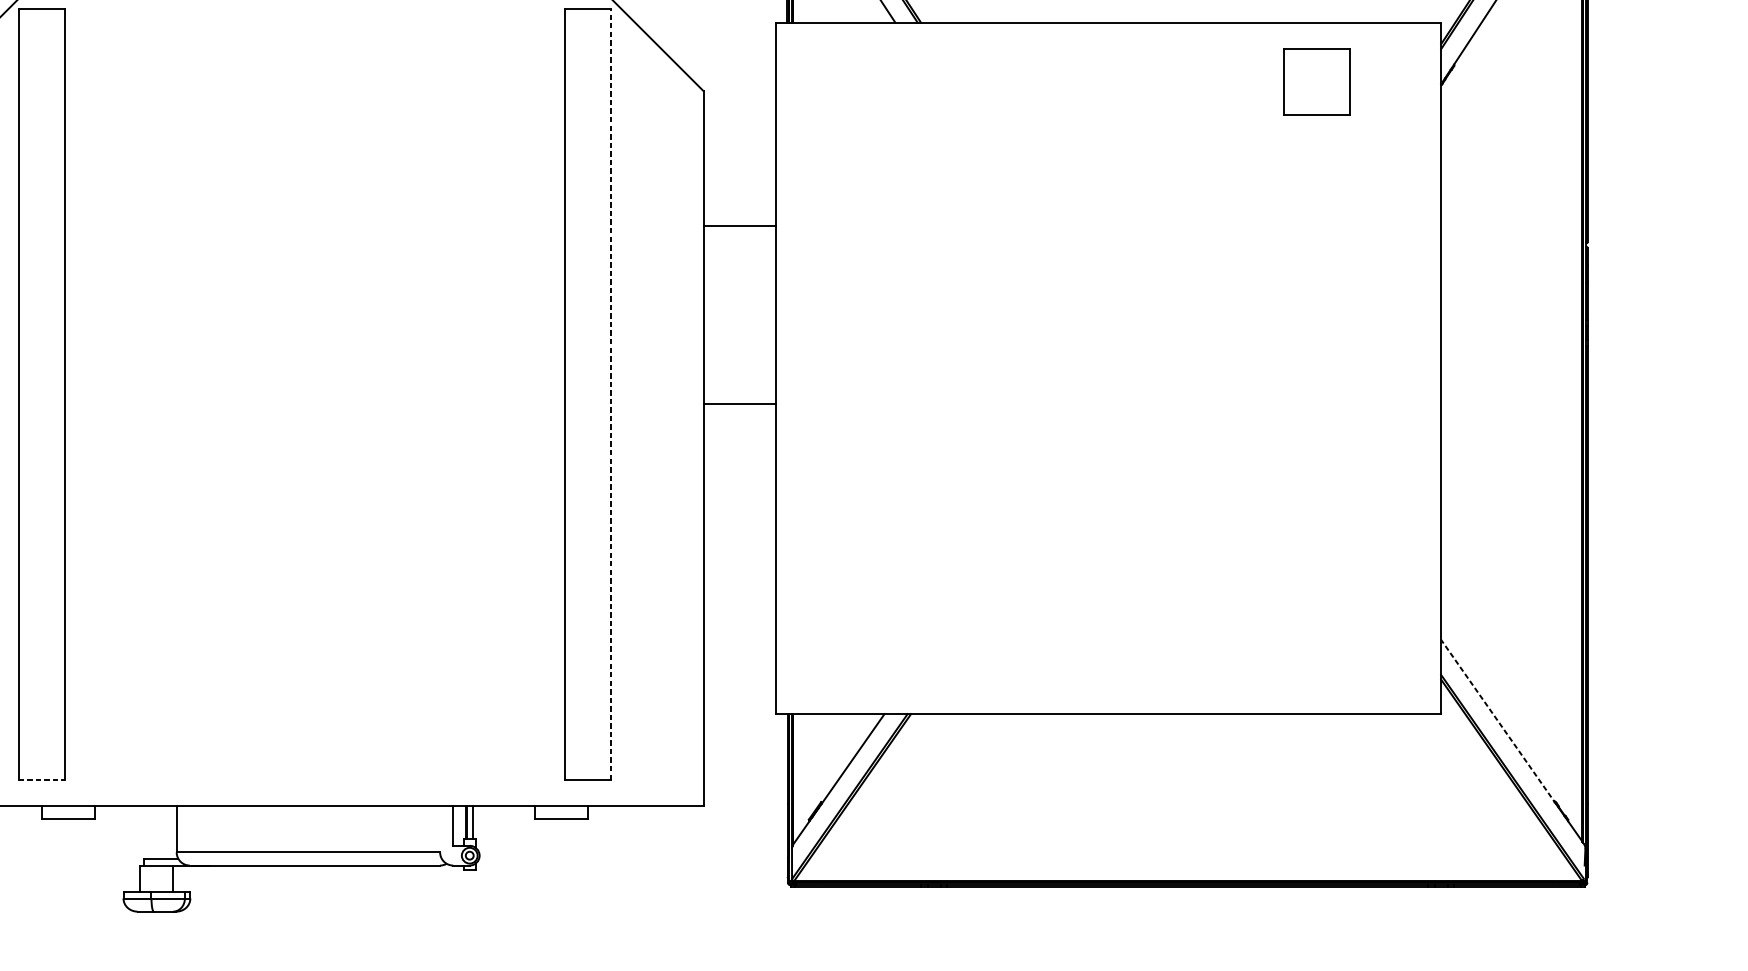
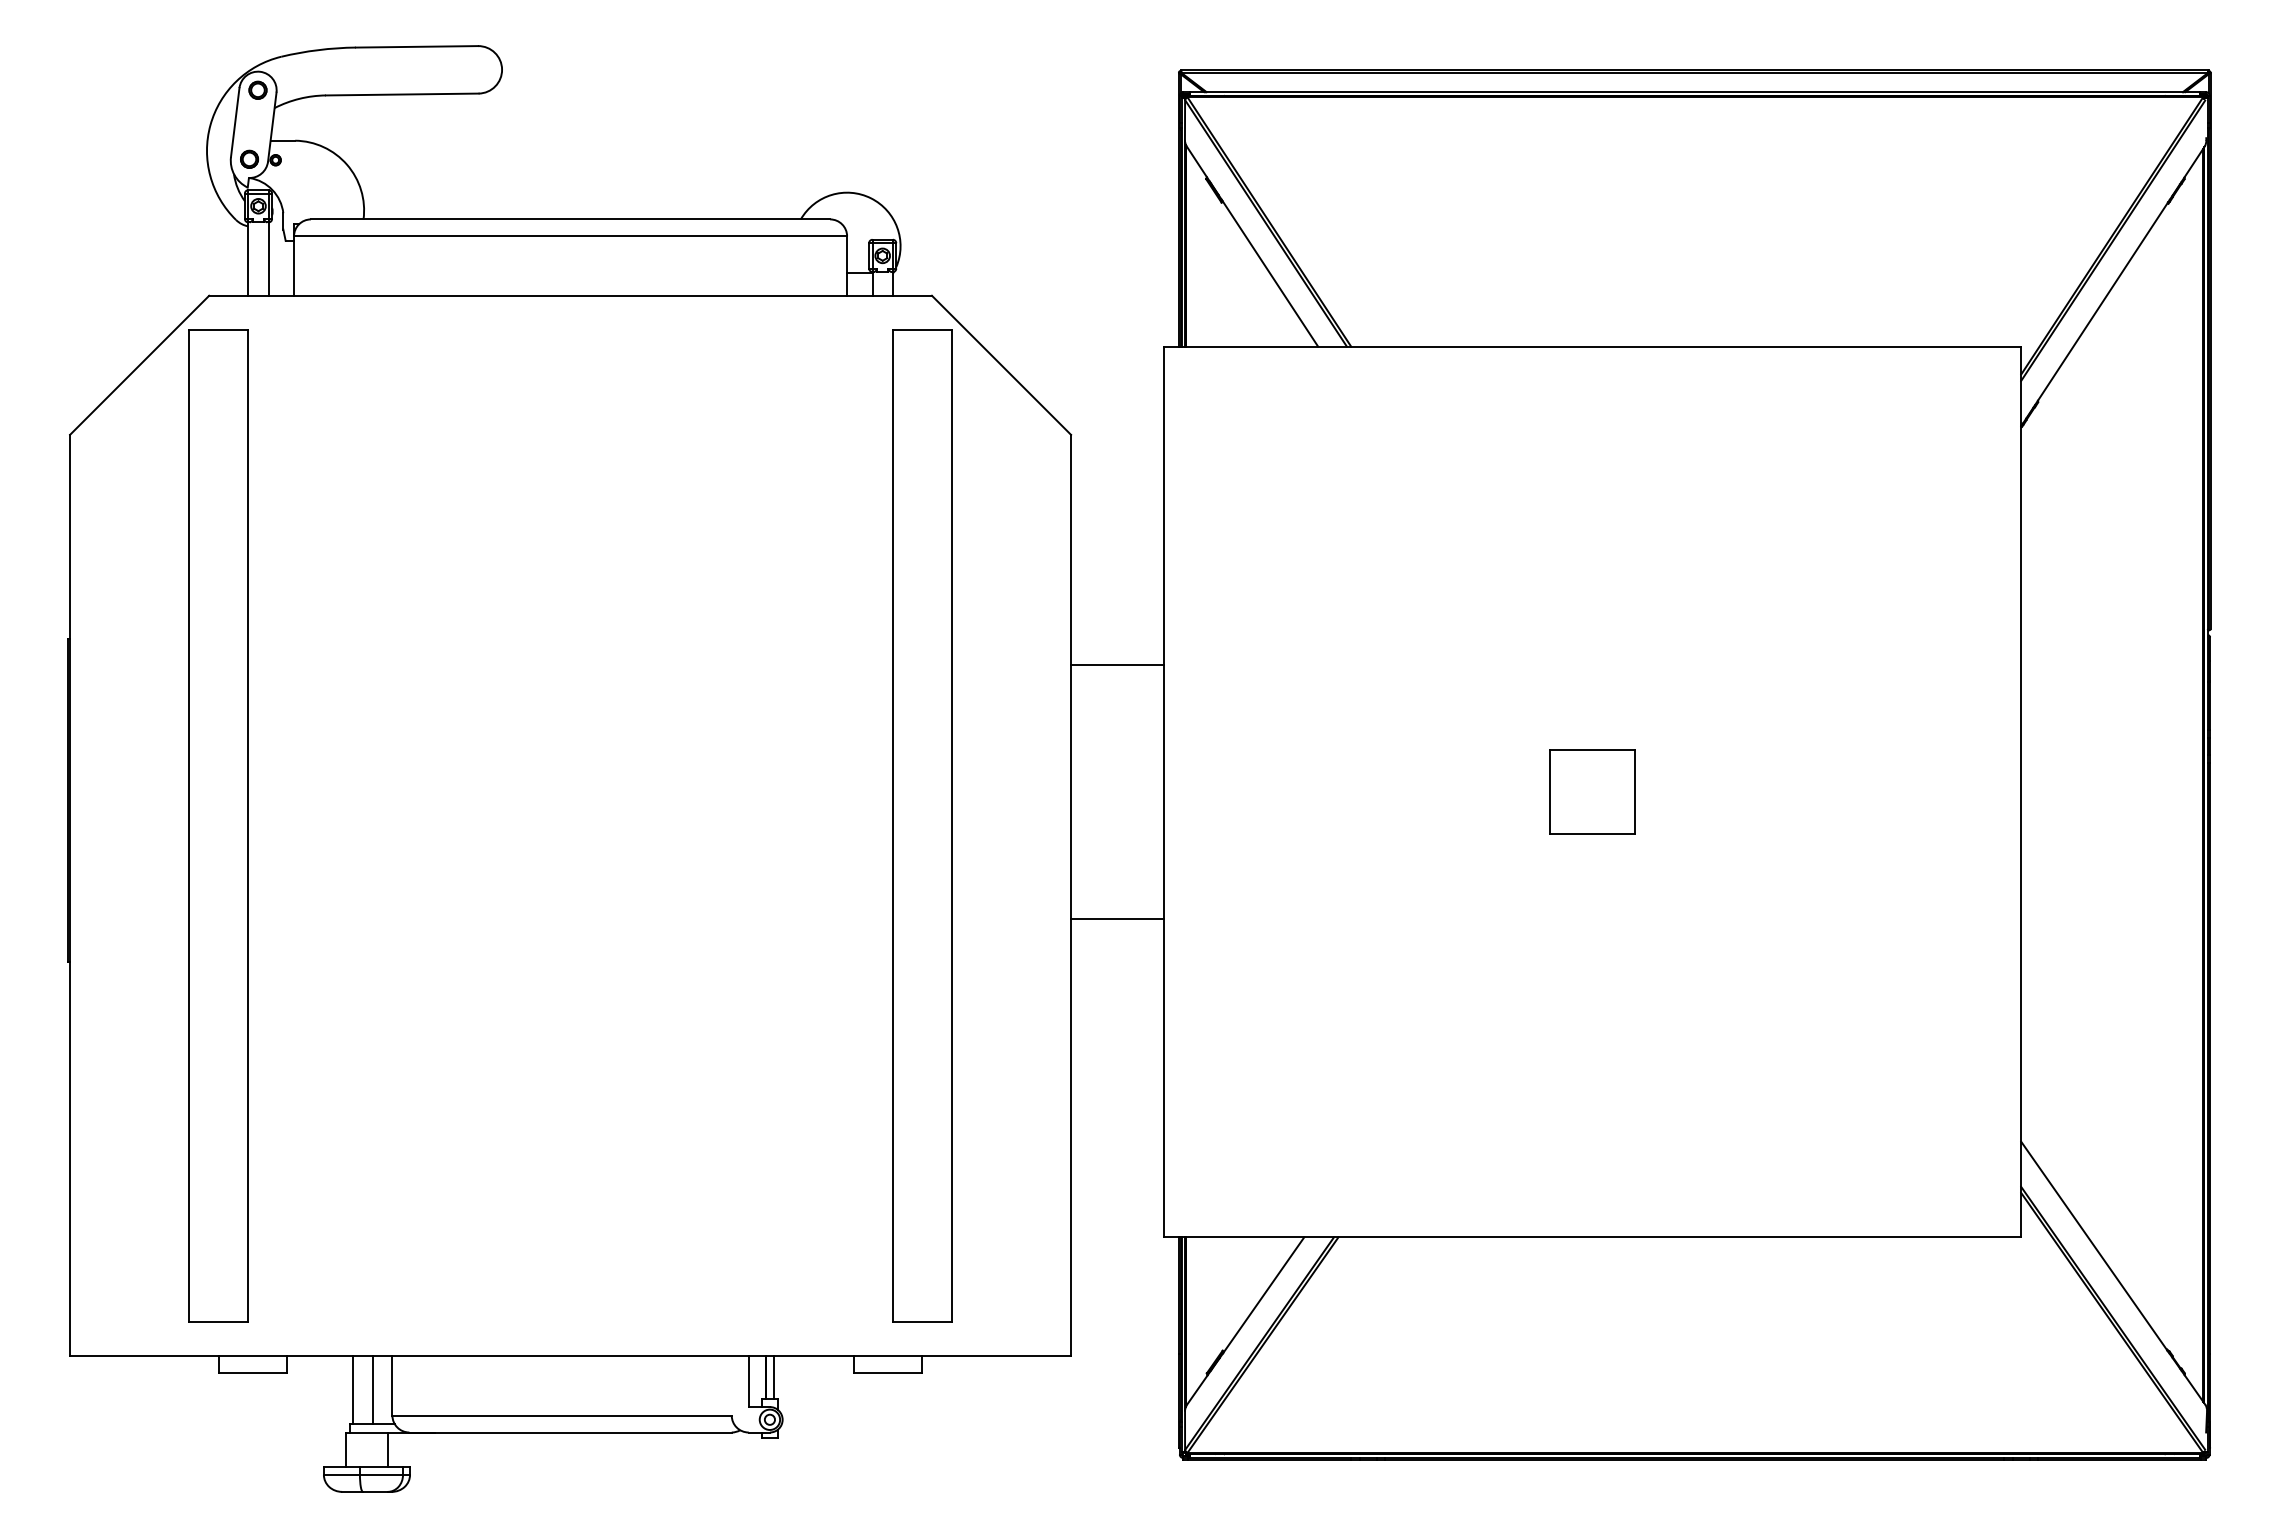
part: (1316, 81) -> (1592, 791), moved
line: (739, 225) -> (1117, 664), moved
line: (611, 394) -> (952, 825), dashed -> solid
line: (739, 404) -> (1117, 919), moved
line: (1498, 721) -> (2095, 1247), dashed -> solid
line: (41, 780) -> (218, 1322), dashed -> solid
line: (145, 832) -> (352, 1390), added
line: (162, 832) -> (373, 1390), added

